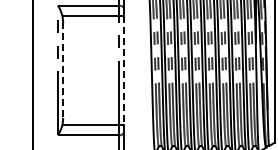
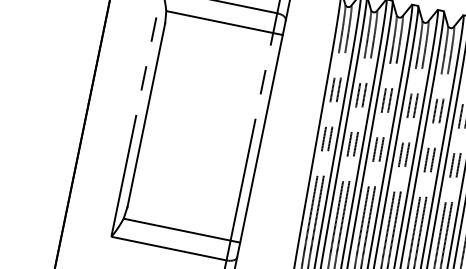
line: (123, 70) -> (261, 138), dashed -> solid
line: (63, 71) -> (146, 117), dashed -> solid

